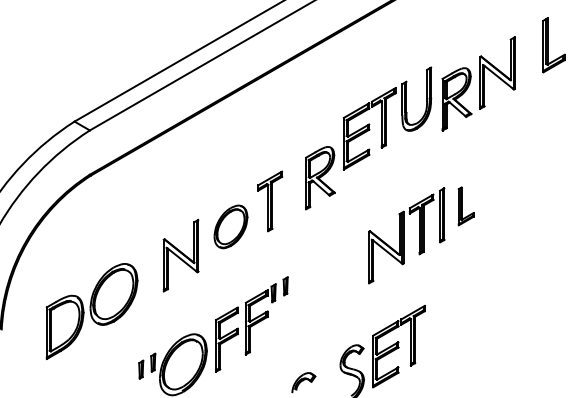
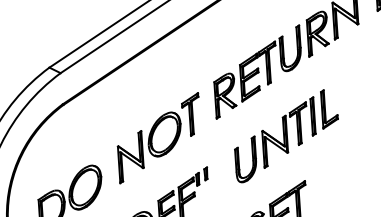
part: (387, 118) -> (270, 63), moved
part: (465, 206) -> (329, 109), size x1.43
part: (230, 226) -> (164, 134), size x1.43
part: (352, 272) -> (252, 161), added

